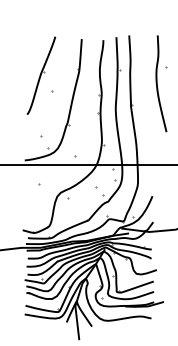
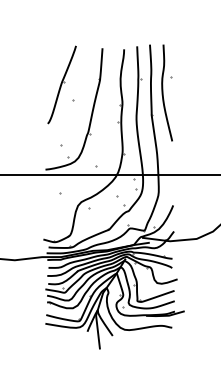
part: (160, 83) -> (166, 92), moved

